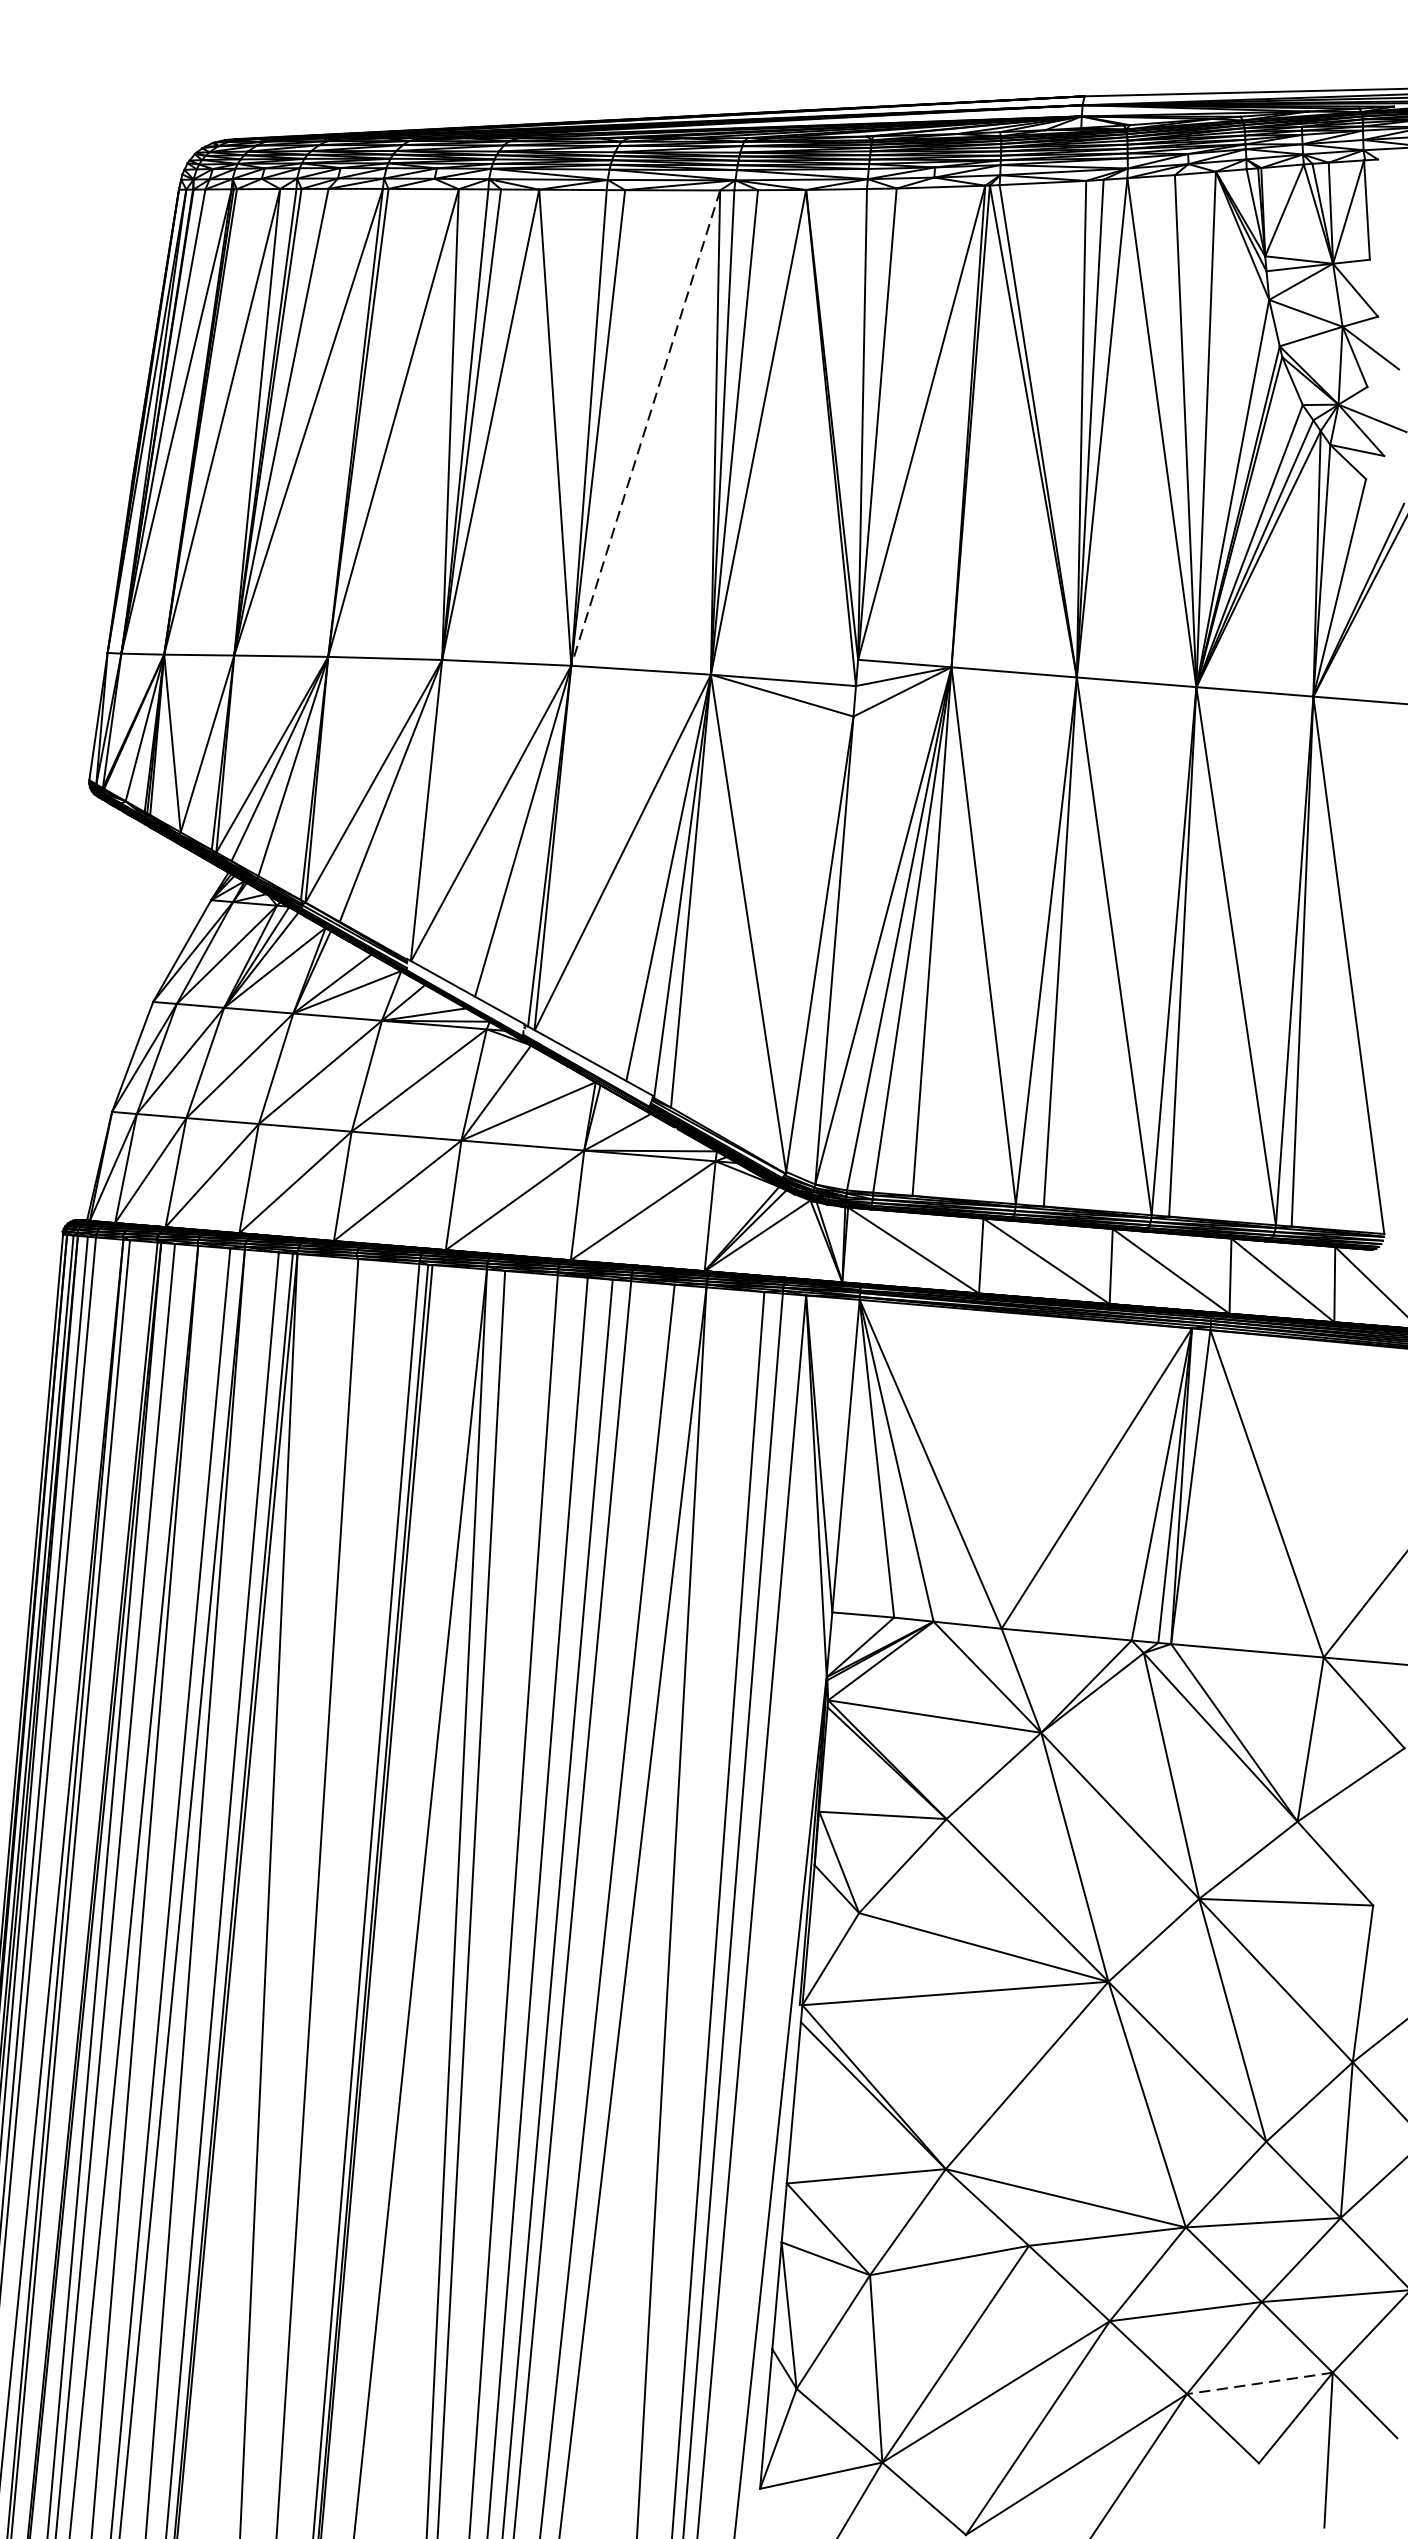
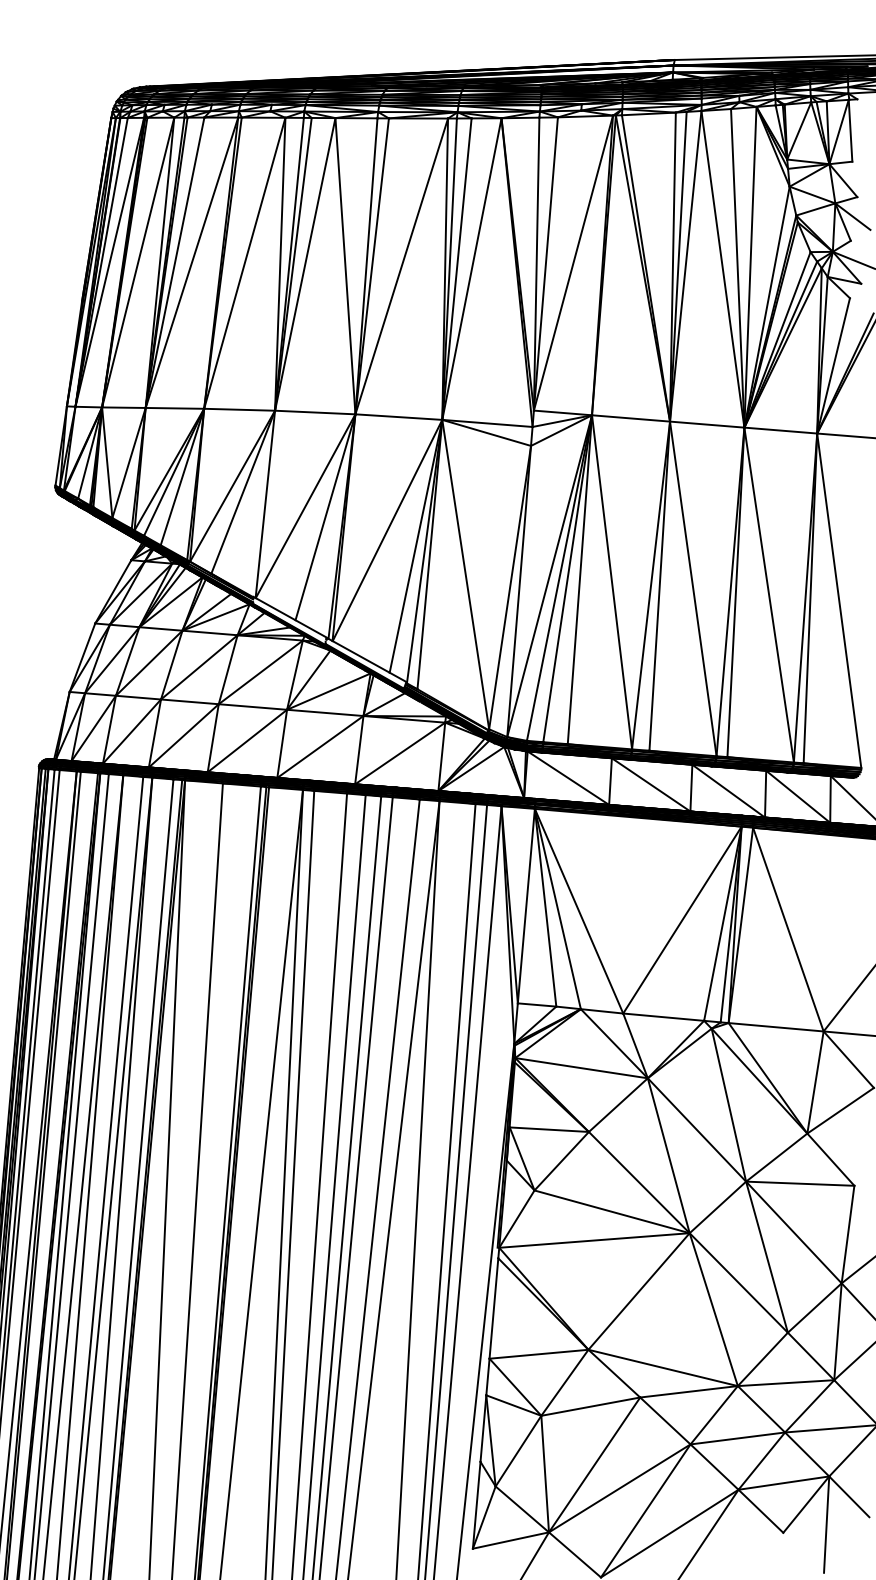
line: (645, 428) -> (401, 266), dashed -> solid
line: (1259, 2384) -> (783, 1483), dashed -> solid

